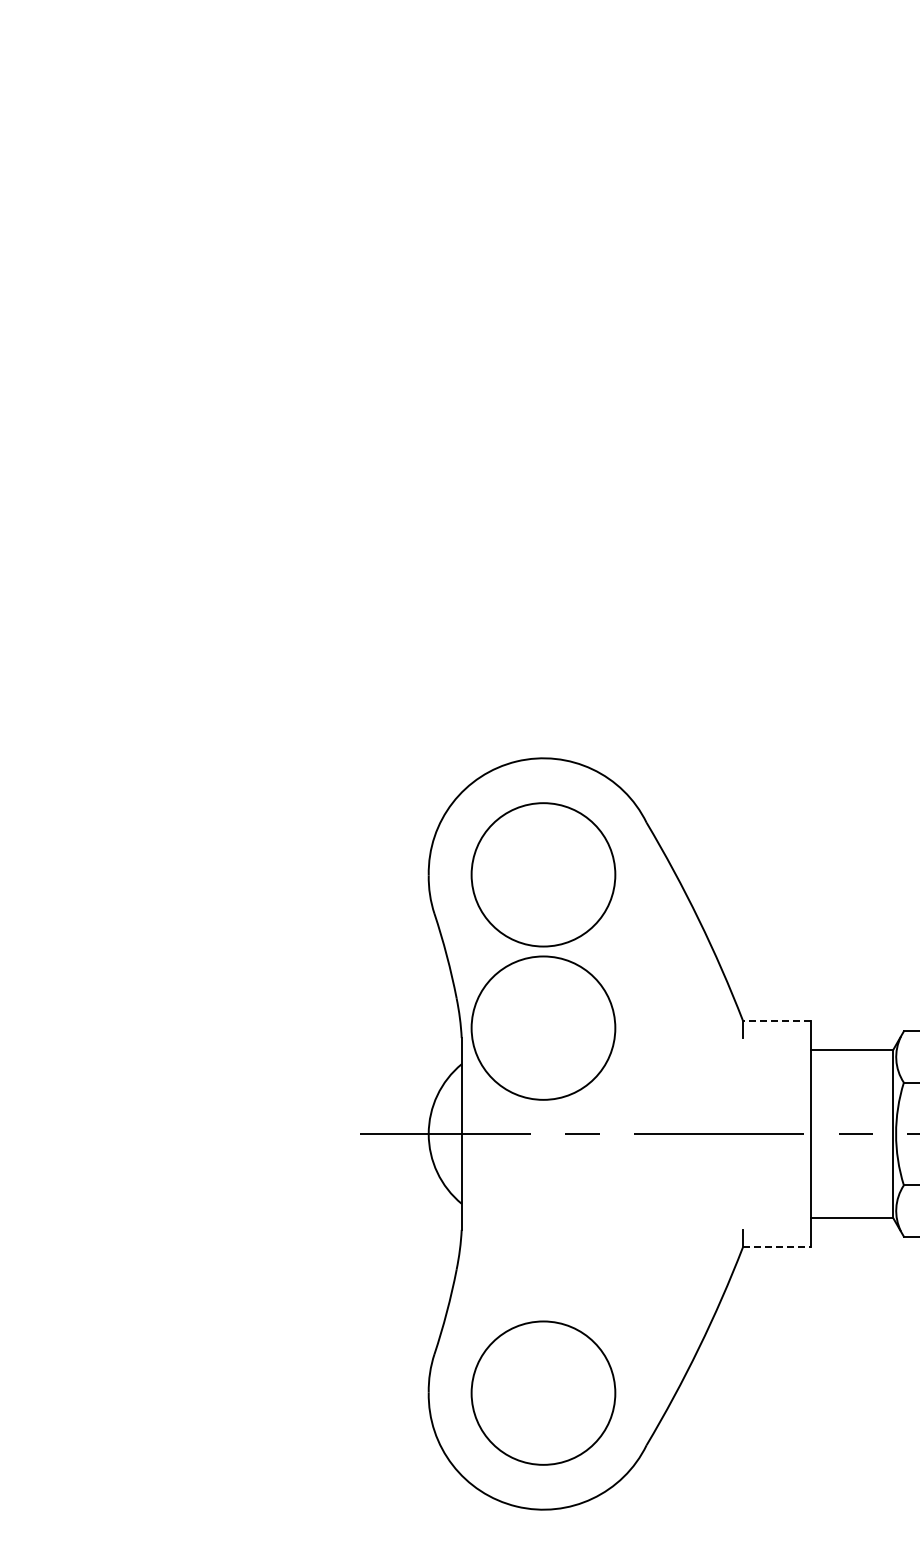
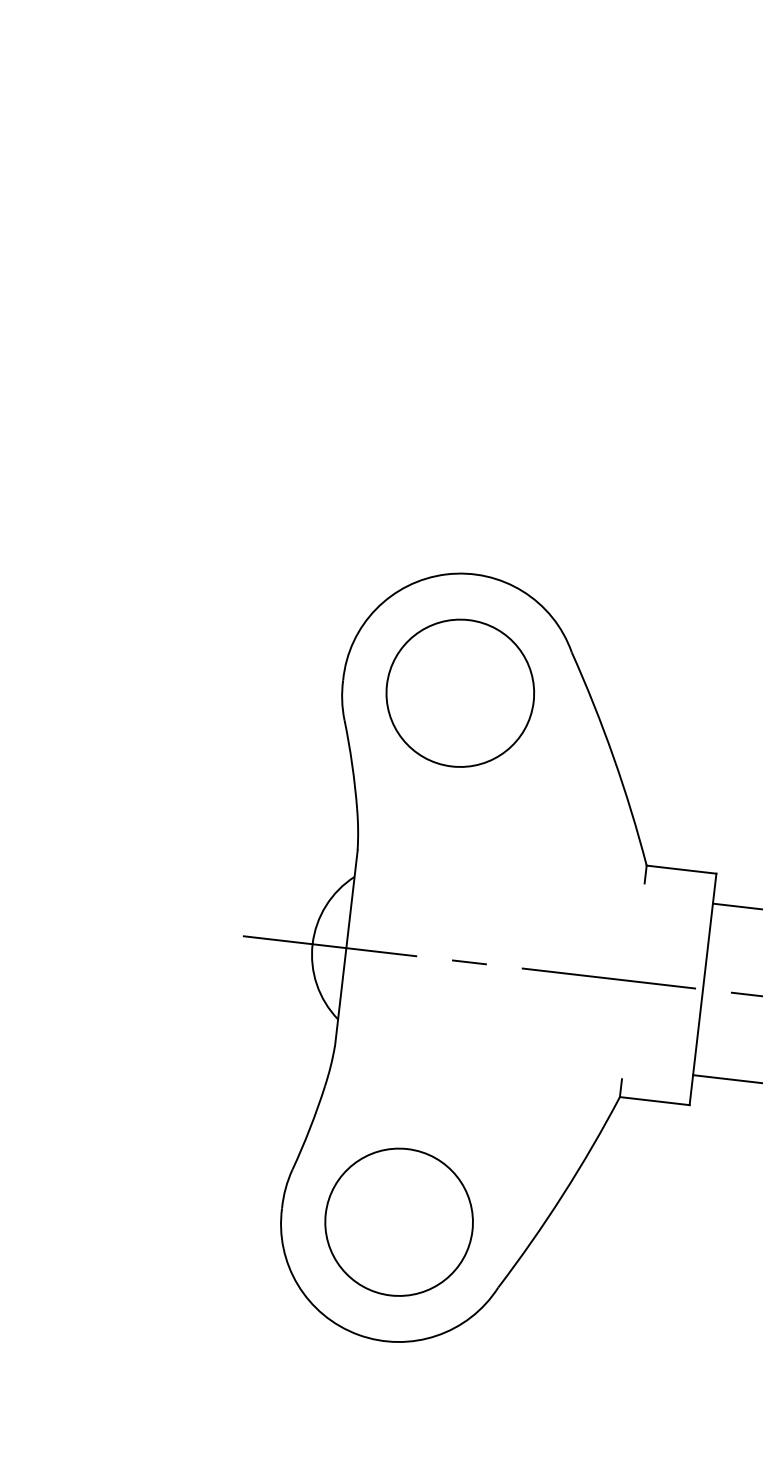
line: (776, 1020) -> (680, 869), dashed -> solid
part: (543, 1027) -> (442, 849), removed
line: (777, 1247) -> (655, 1101), dashed -> solid

